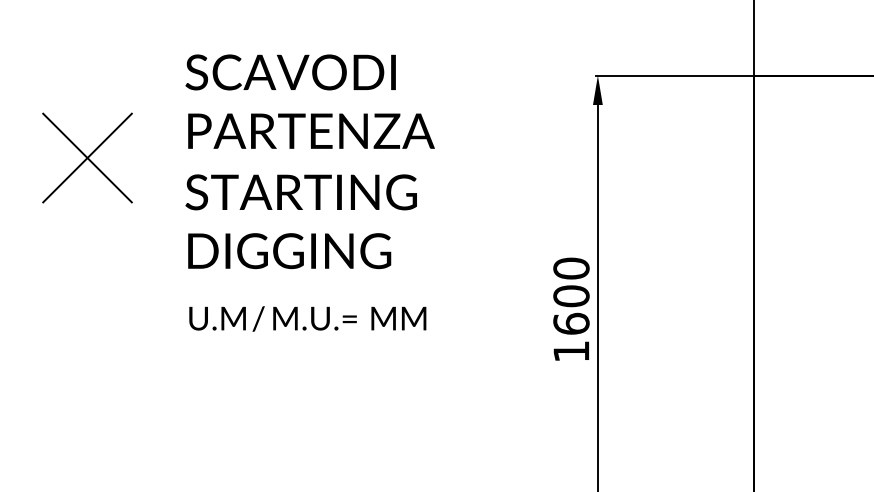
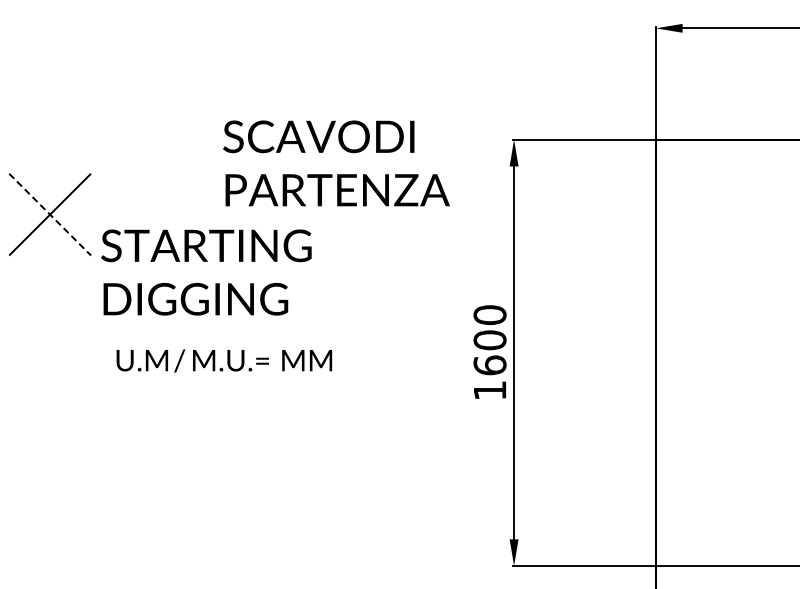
text: (310, 101) -> (336, 163), moved
line: (87, 157) -> (50, 214), solid -> dashed
text: (301, 221) -> (206, 272), moved
text: (307, 318) -> (224, 360), moved

